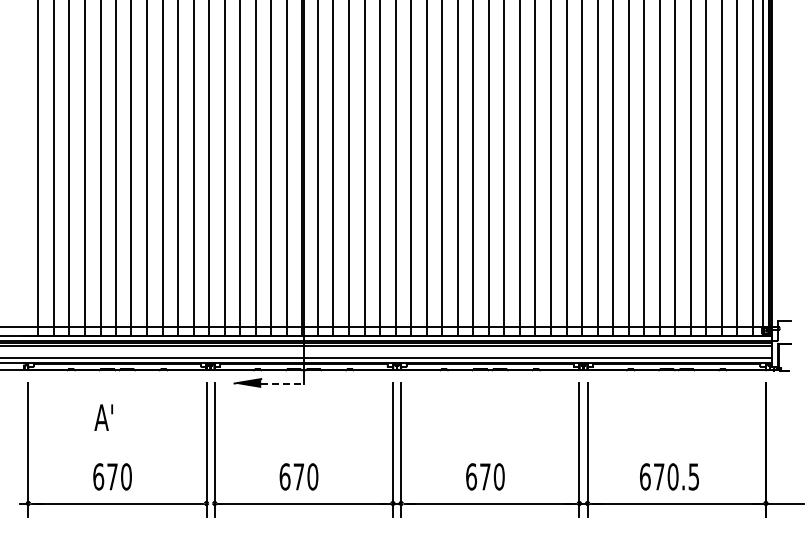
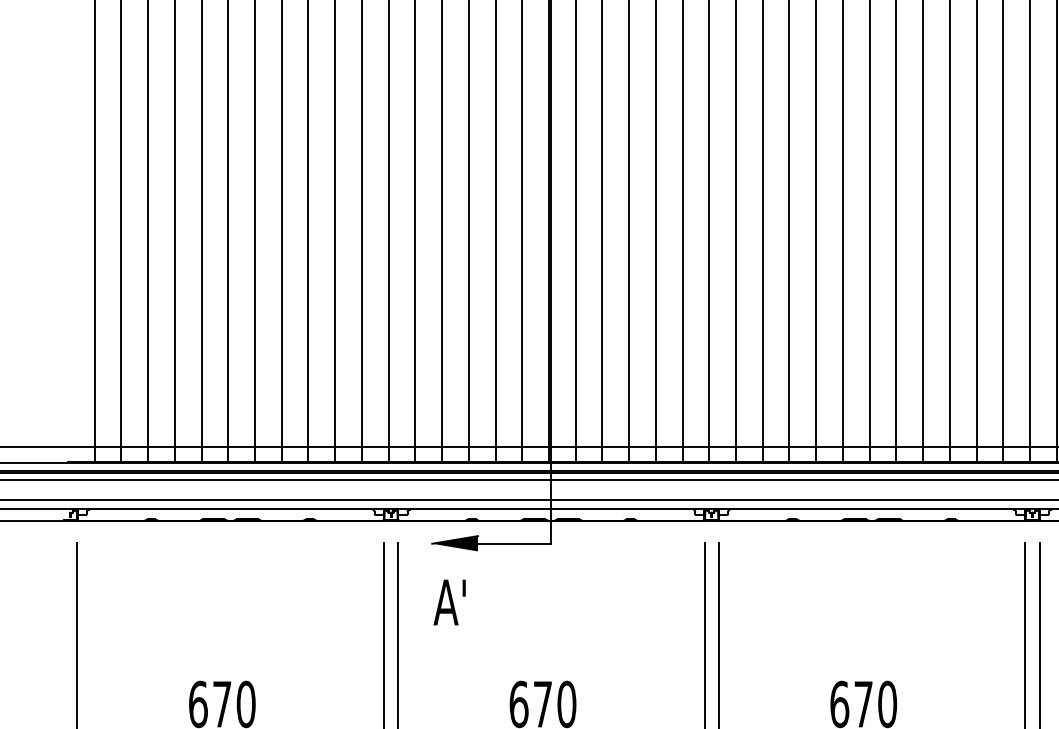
line: (283, 383) -> (516, 543), dashed -> solid
text: (103, 417) -> (449, 602), moved

